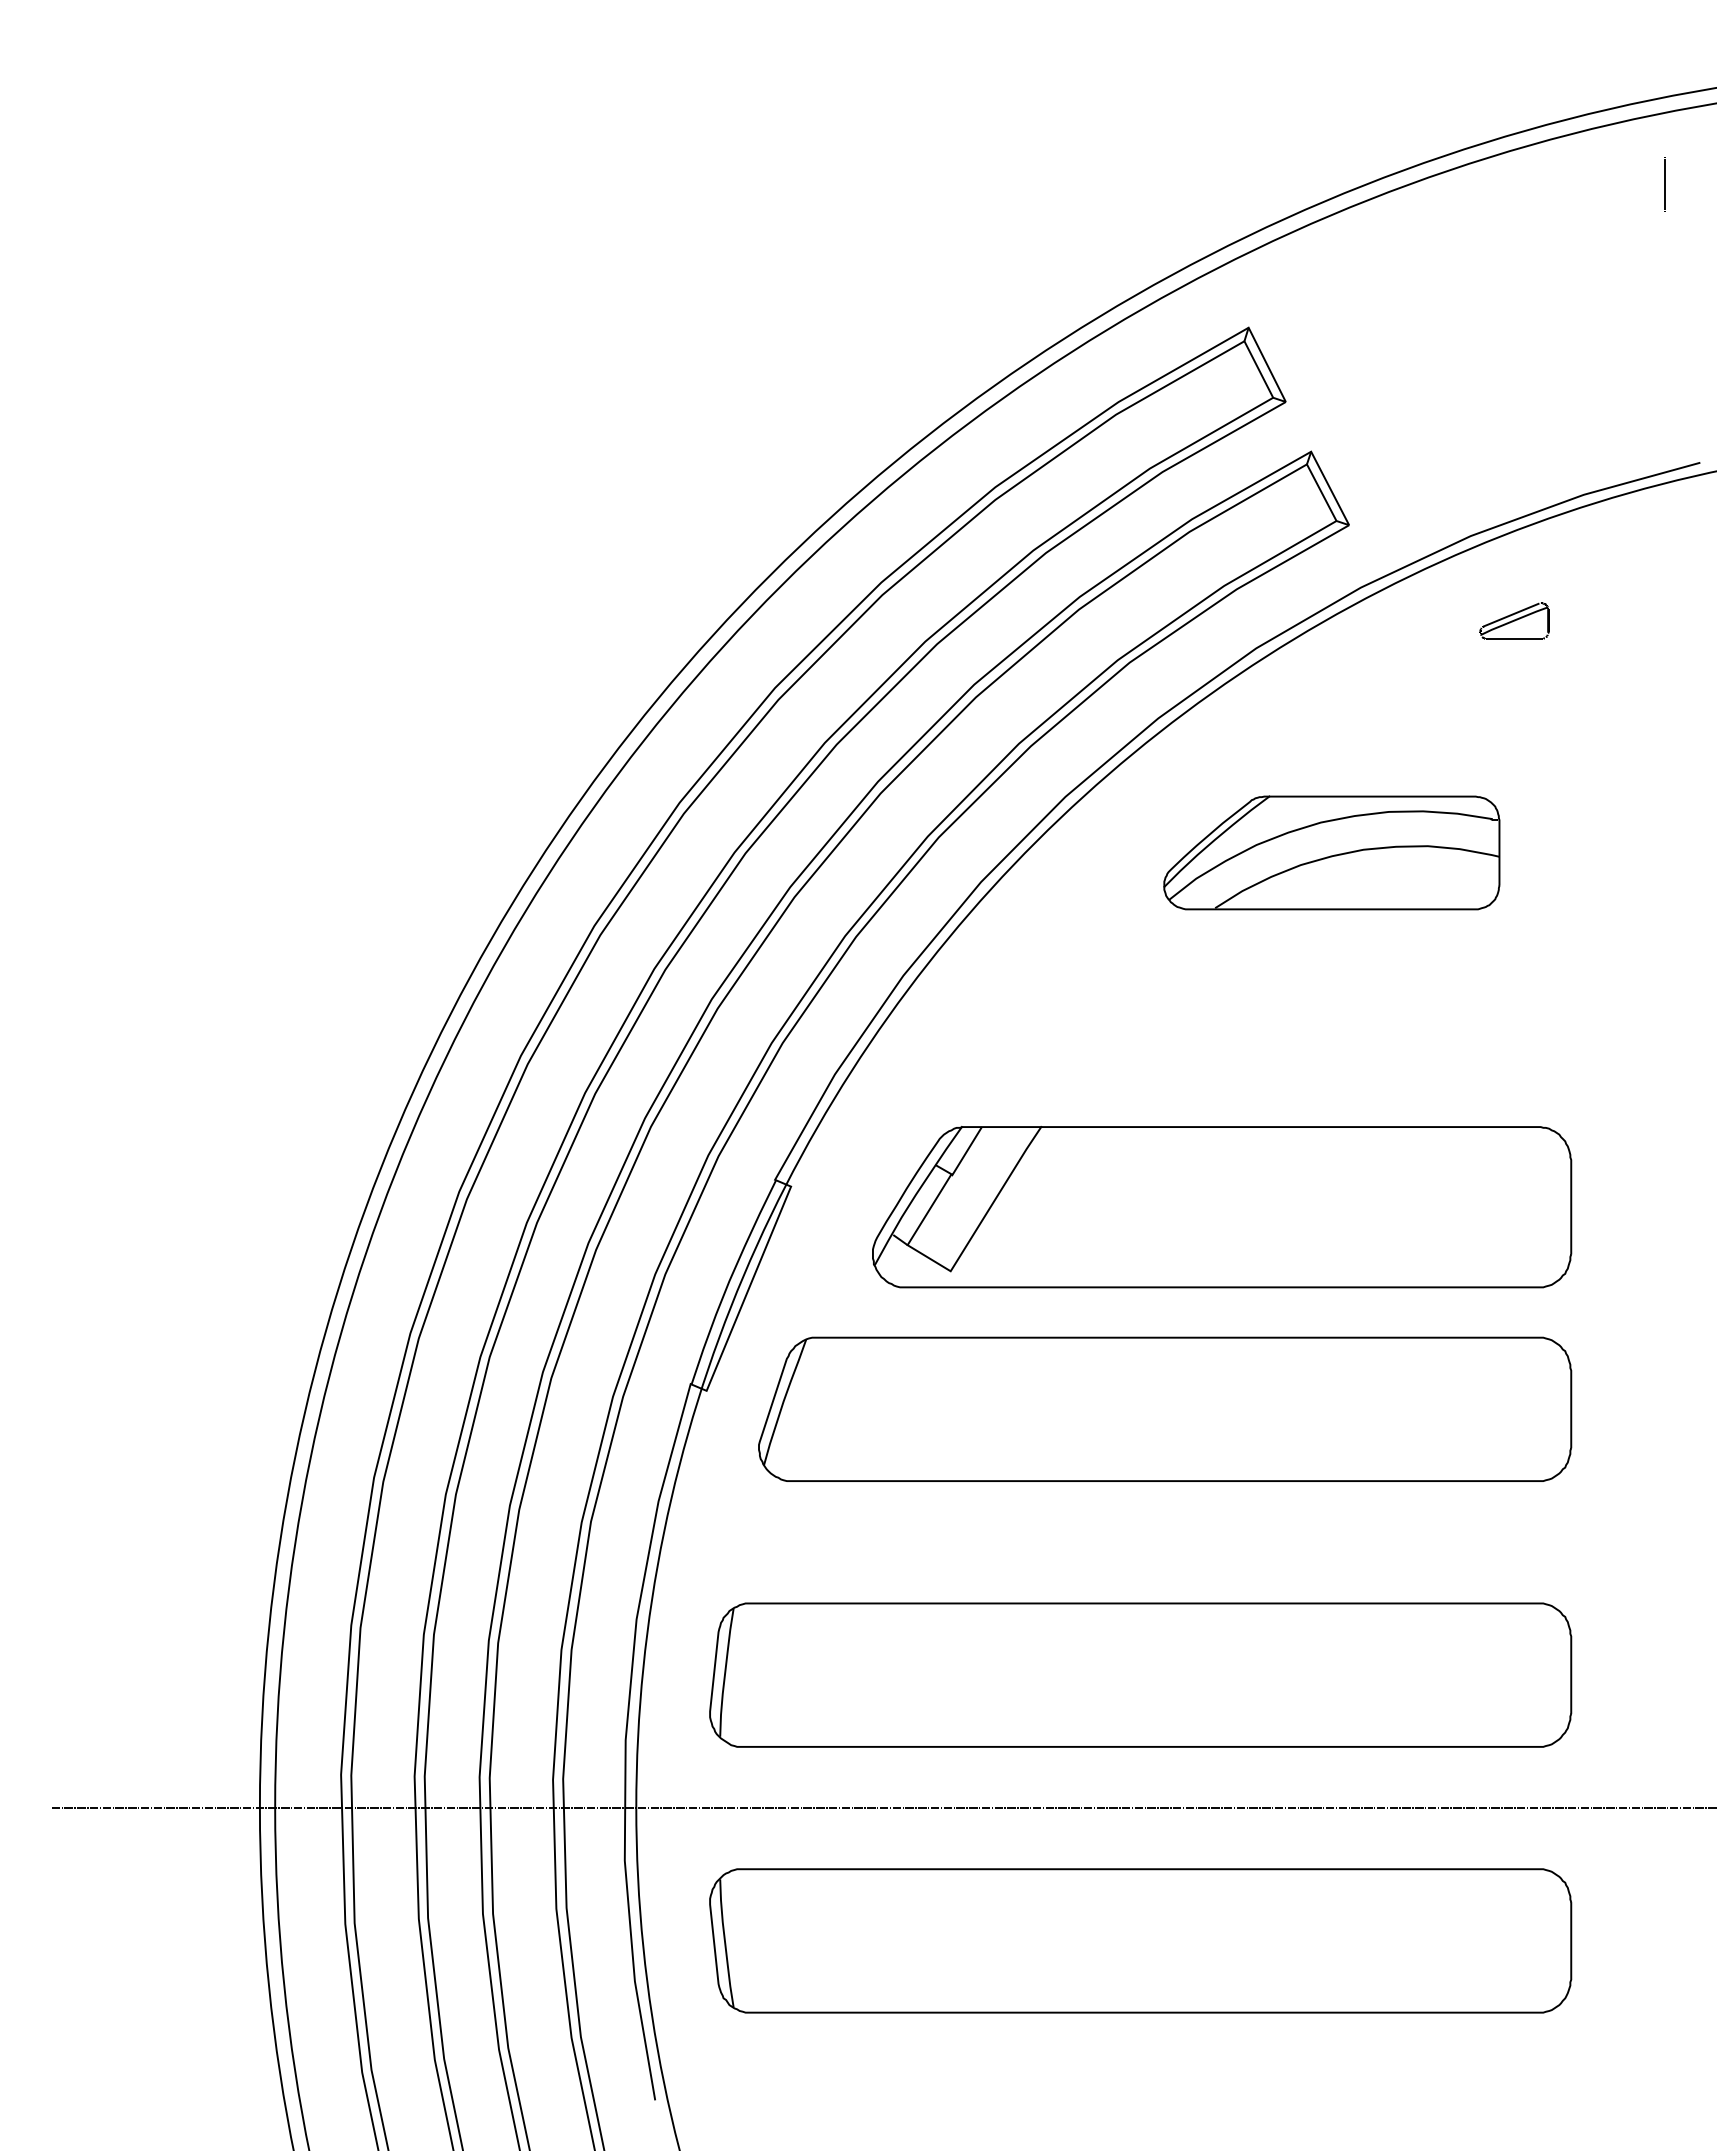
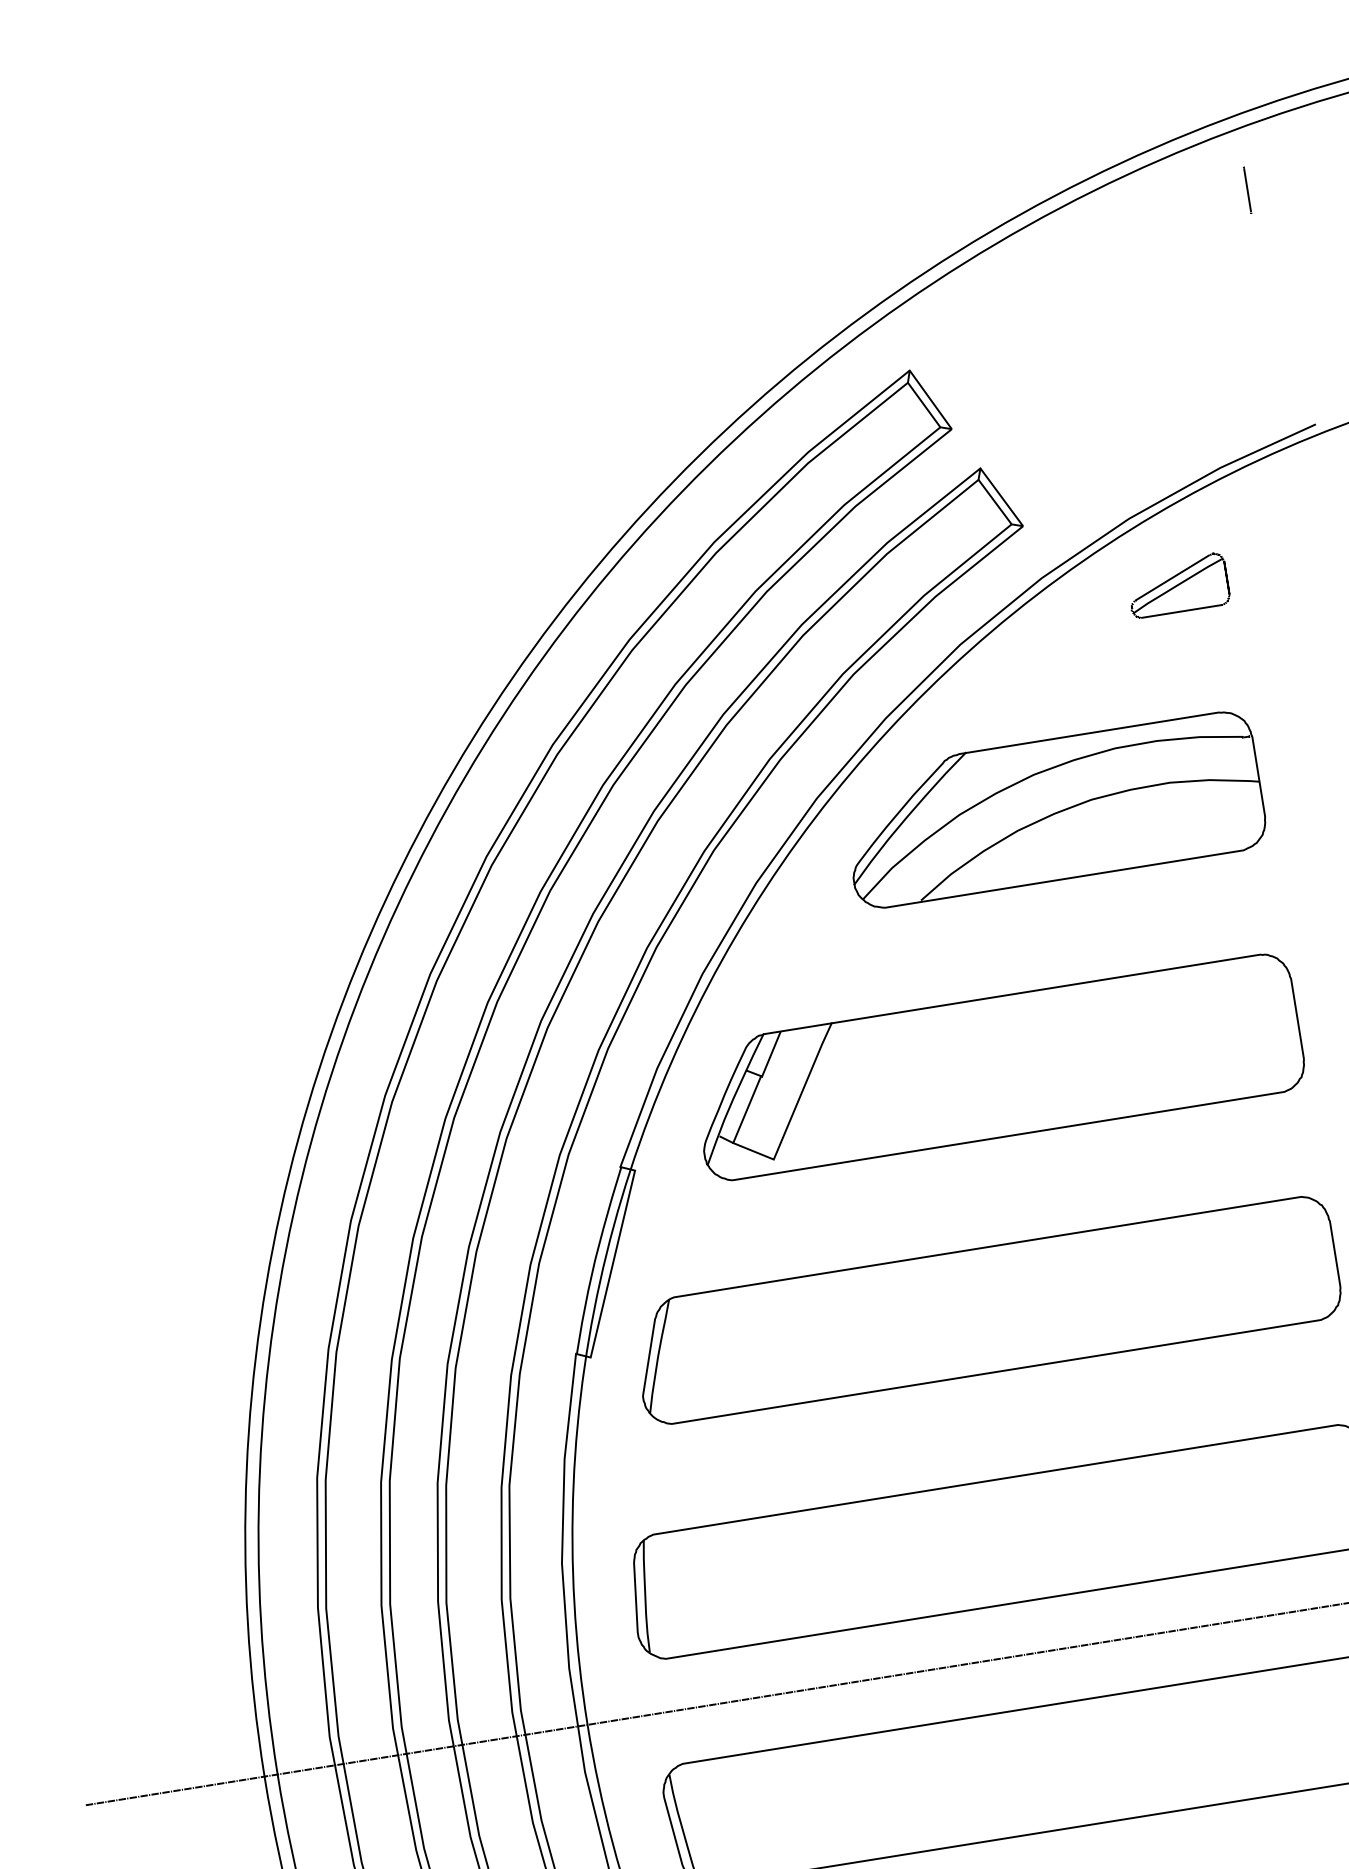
part: (1514, 620) -> (1178, 585), size x1.67
part: (1331, 852) -> (1052, 809), size x1.43
part: (1222, 1206) -> (998, 1066), moved

